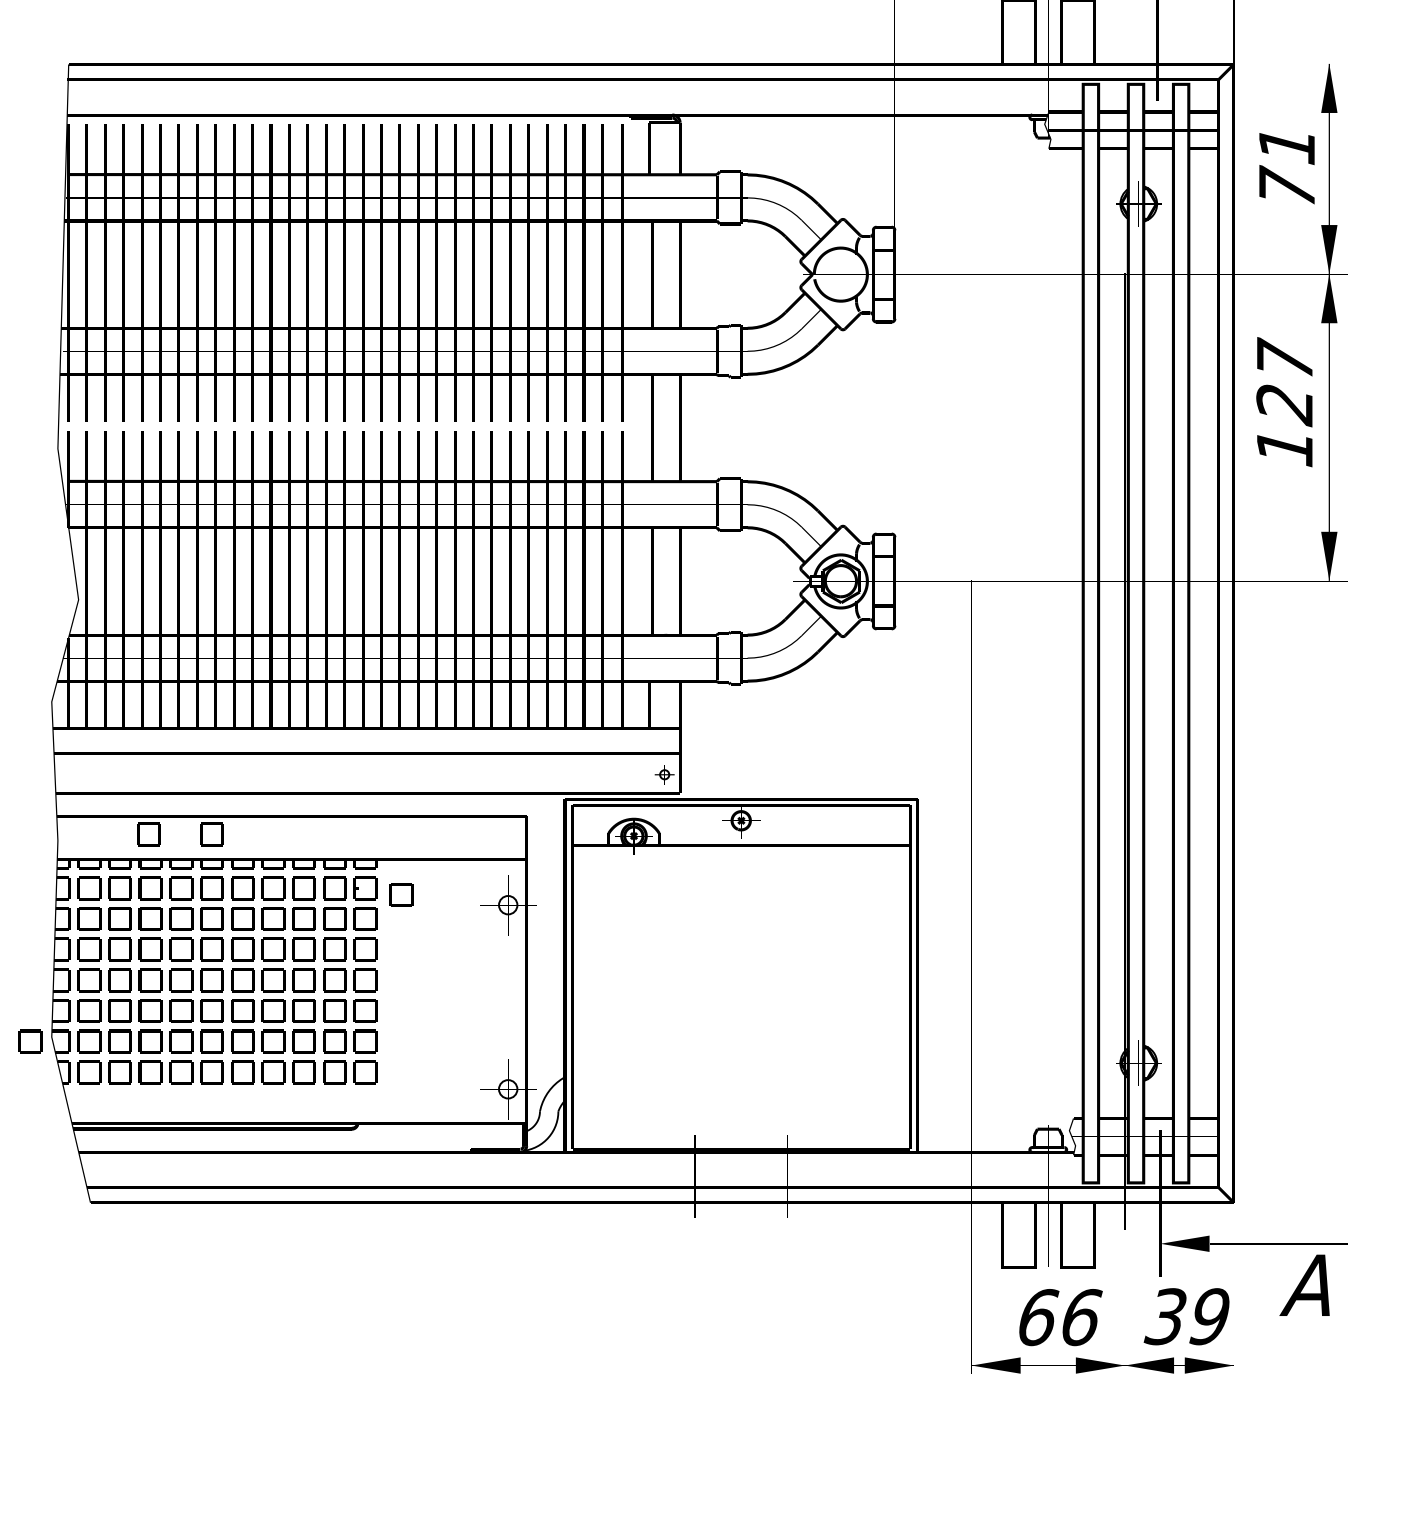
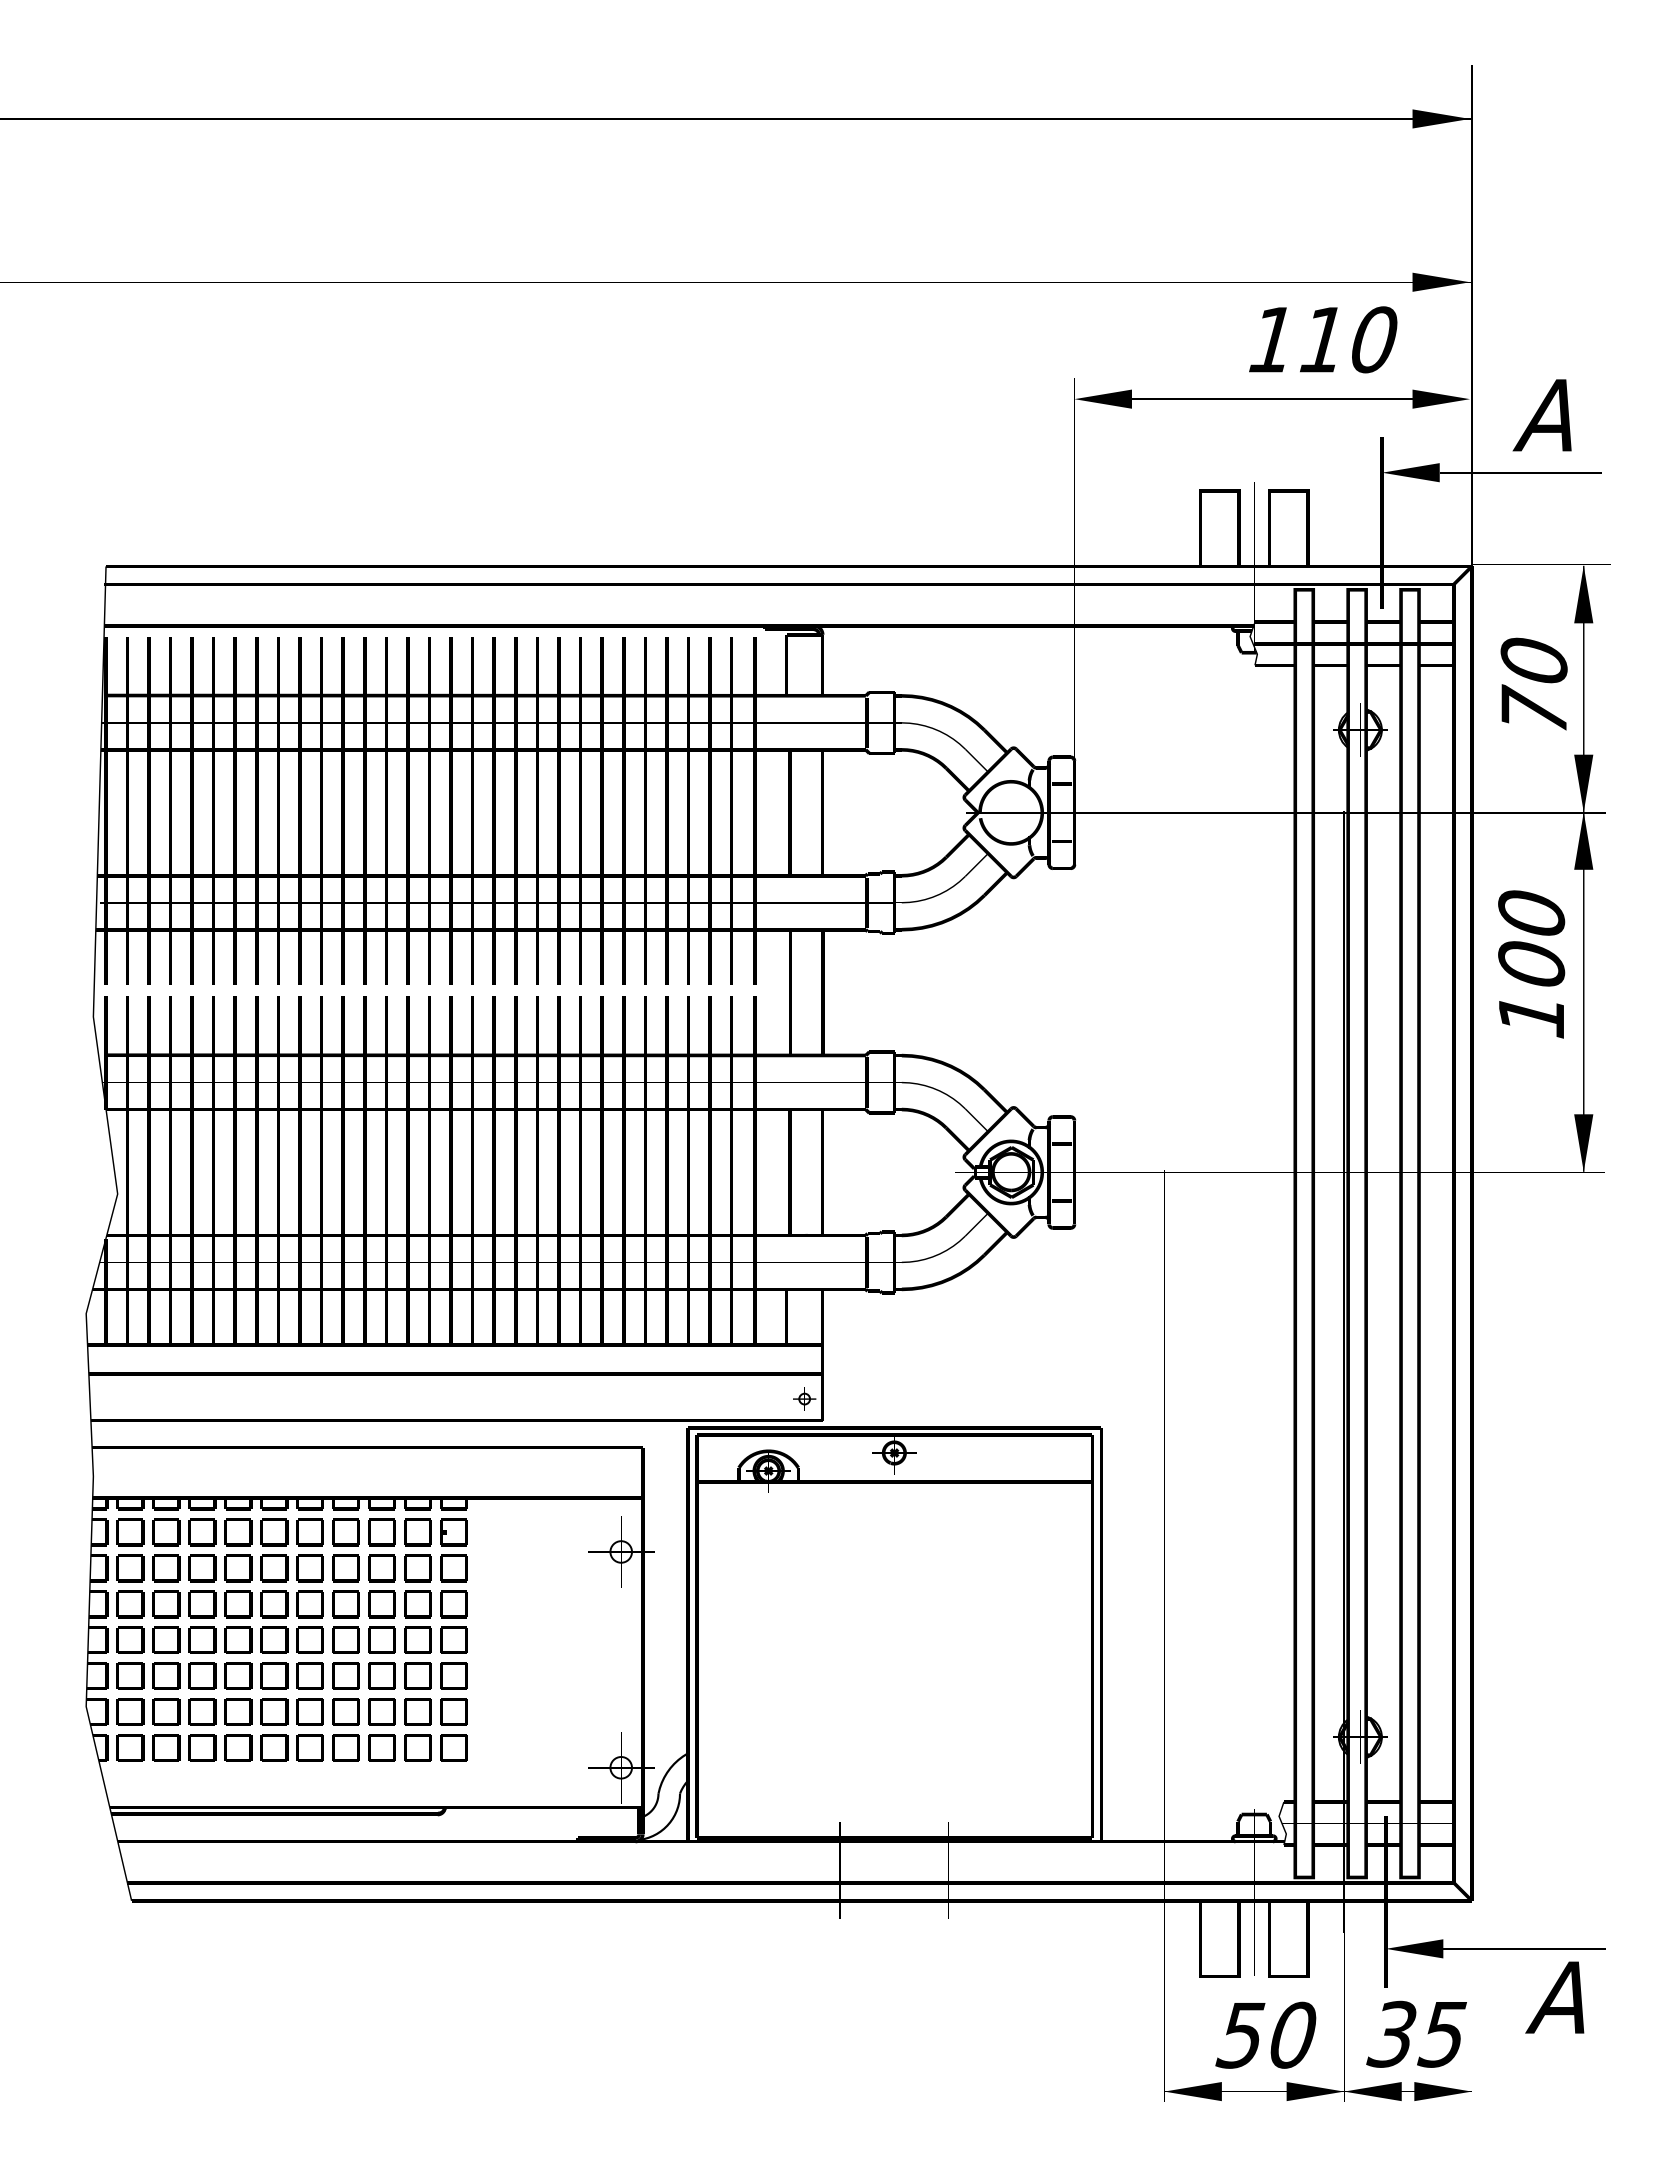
text: (1286, 144) -> (1533, 660), 71 -> 70
text: (1284, 381) -> (1531, 938), 127 -> 100
part: (149, 834) -> (200, 1469), removed
part: (212, 834) -> (274, 1469), removed
part: (400, 895) -> (495, 1540), removed
part: (30, 1041) -> (61, 1711), removed
text: (1207, 1315) -> (1441, 2033), 39 -> 35
text: (1058, 1316) -> (1266, 2034), 66 -> 50

